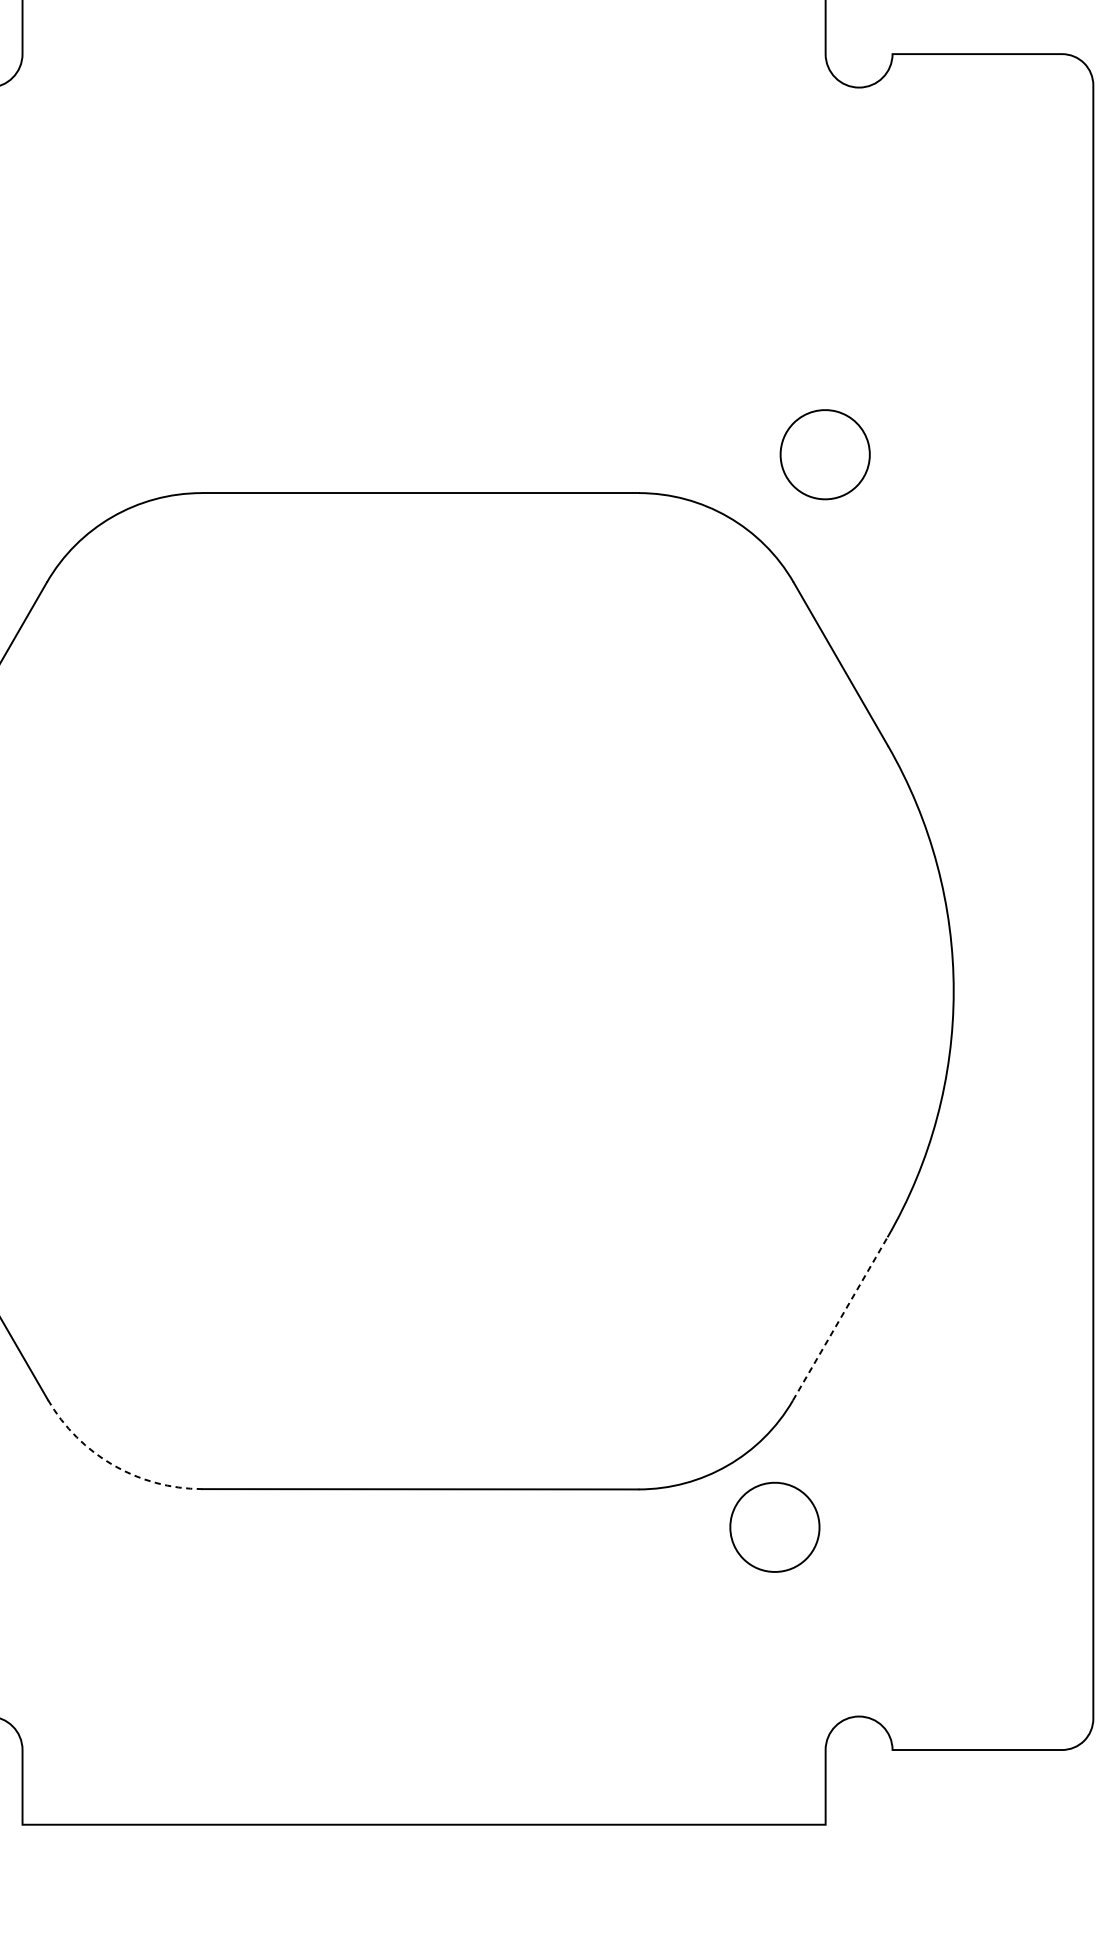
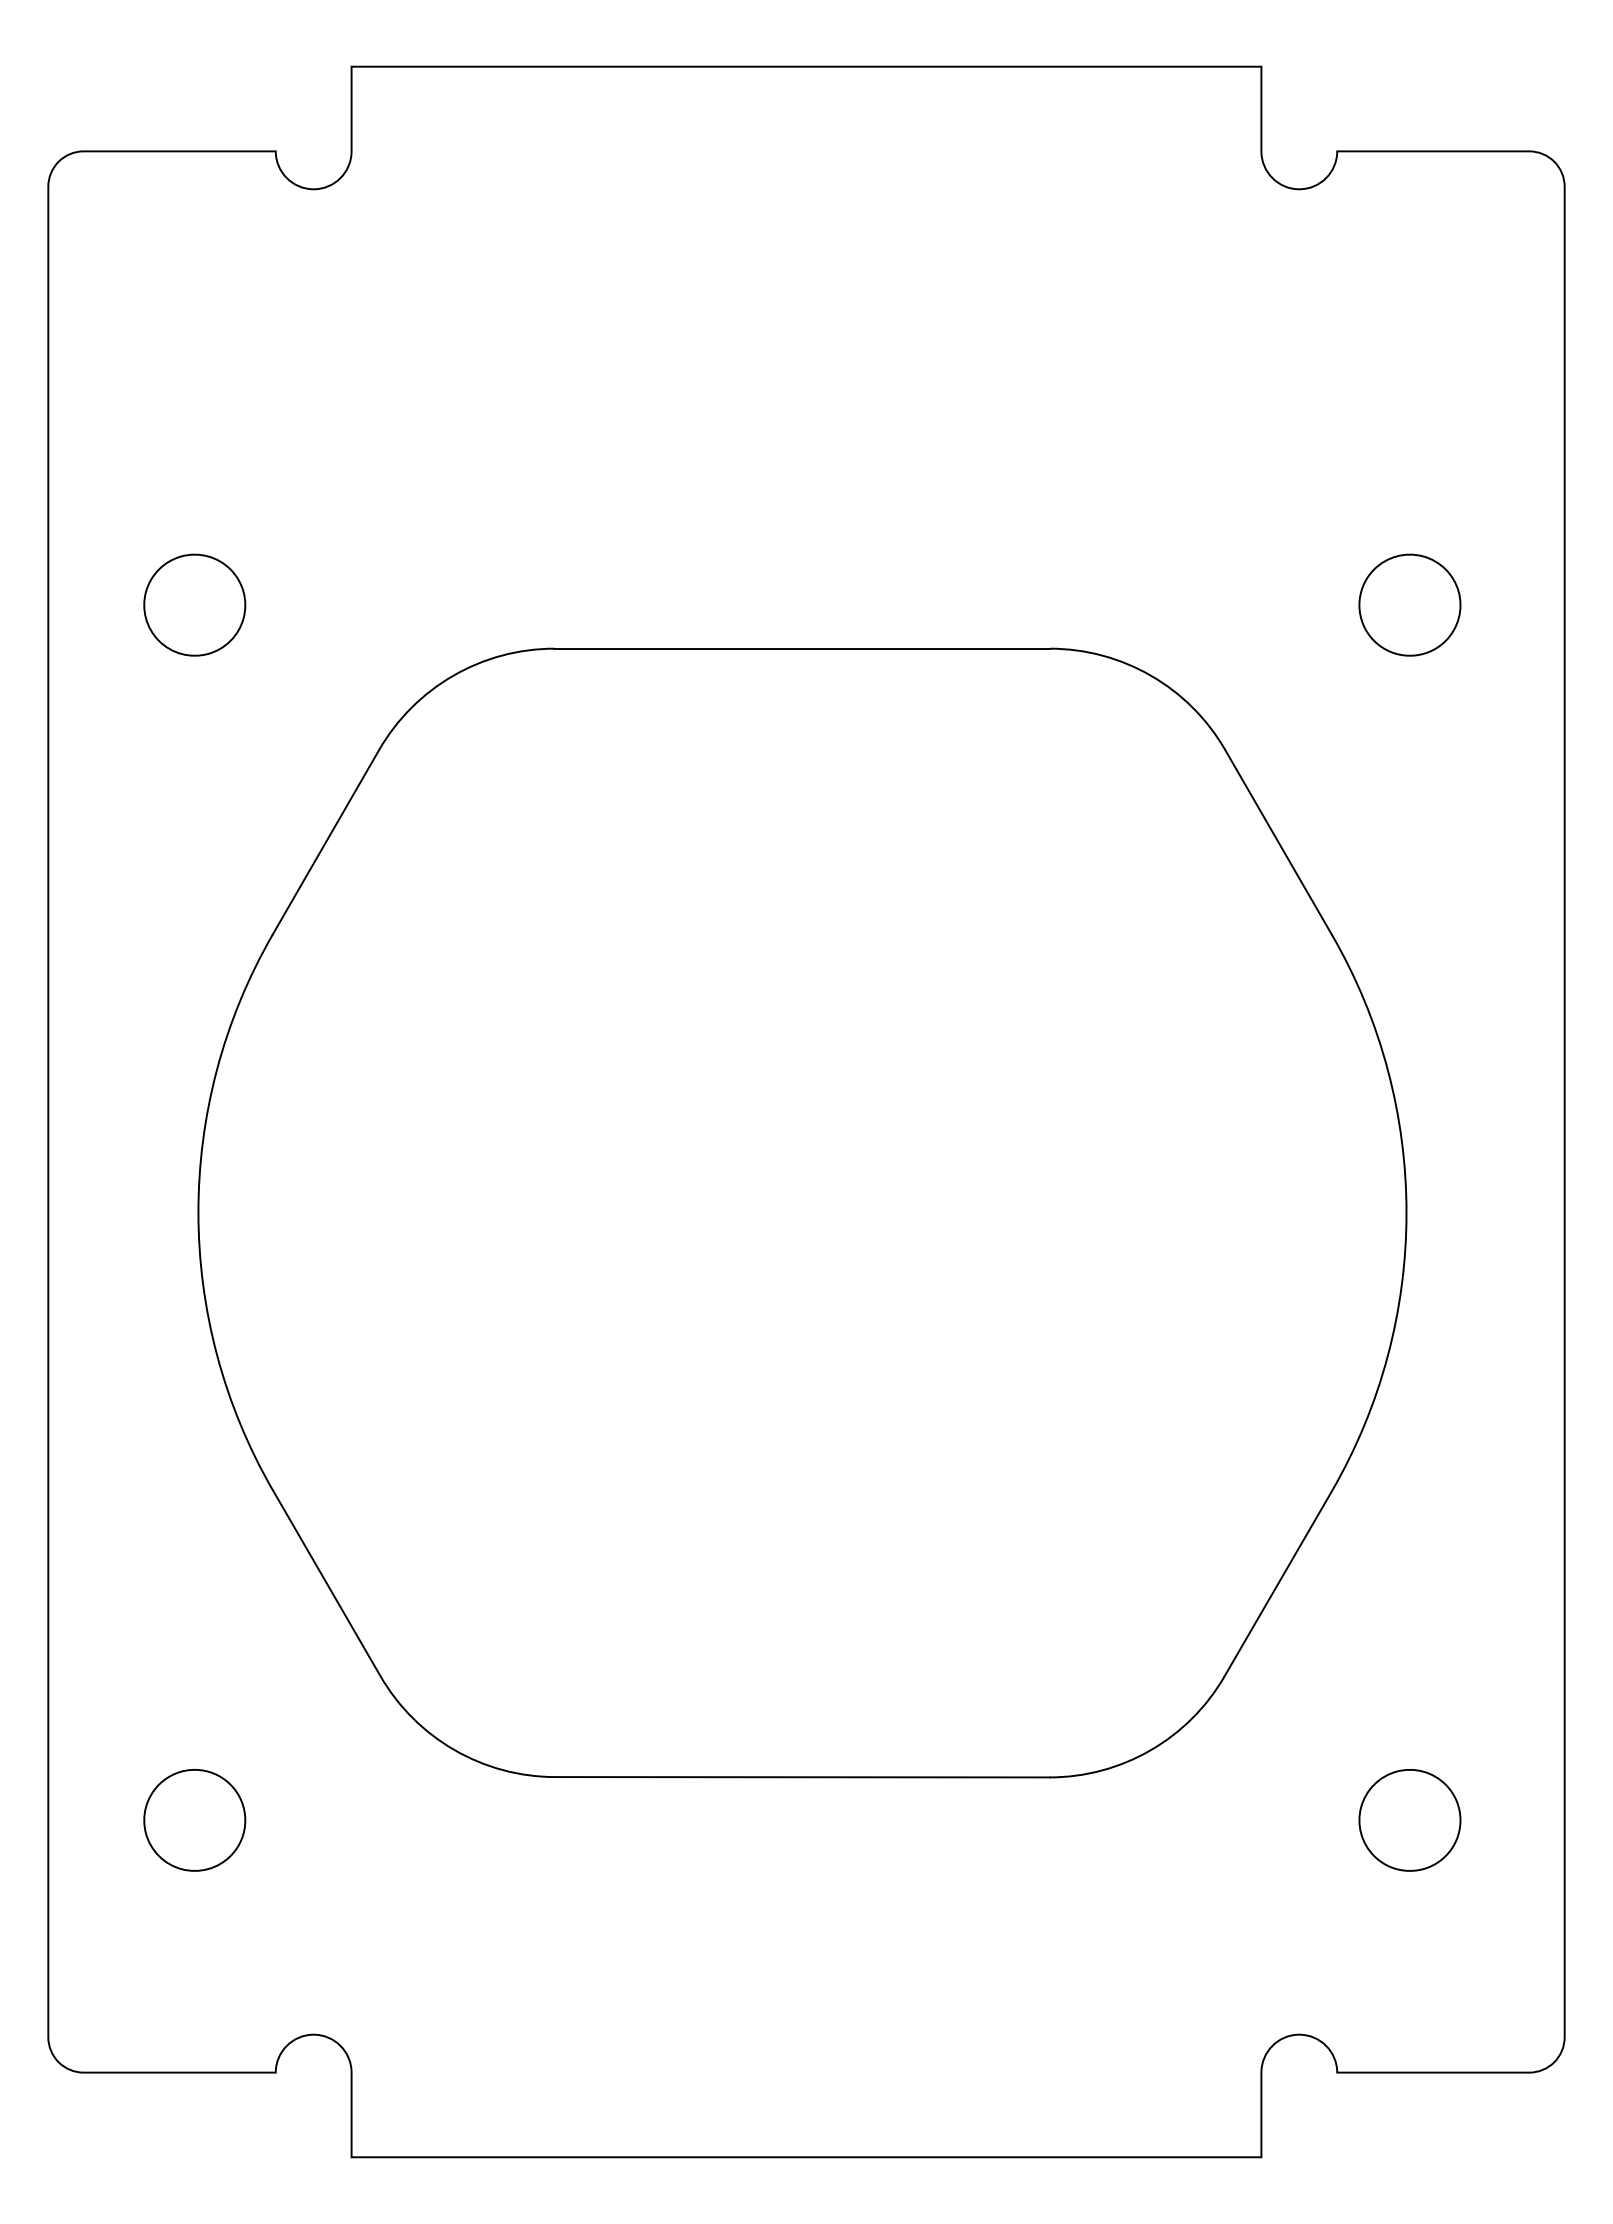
part: (824, 454) -> (1409, 604), moved
line: (839, 1319) -> (1277, 1584), dashed -> solid
arc: (113, 1465) -> (454, 1750), dashed -> solid
part: (774, 1527) -> (1409, 1820), moved

